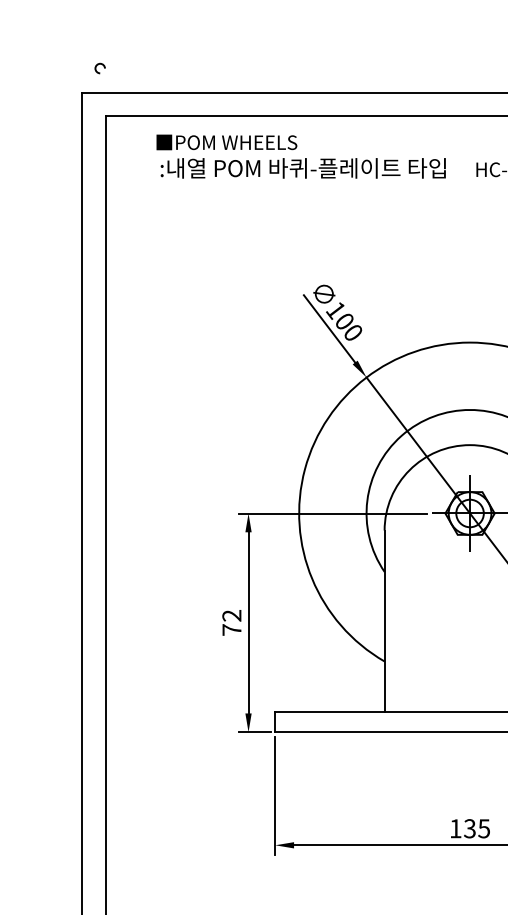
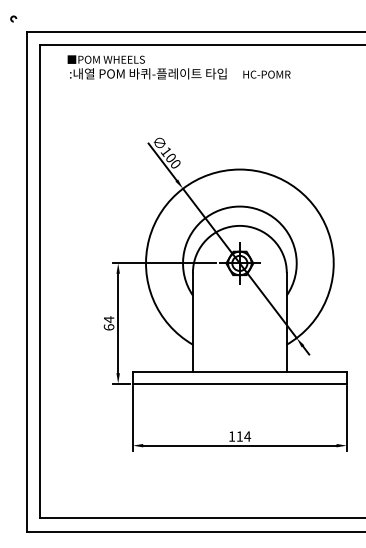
arc: (99, 65) -> (13, 17), moved
text: (230, 622) -> (108, 323), 72 -> 64
text: (476, 828) -> (243, 436), 135 -> 114

